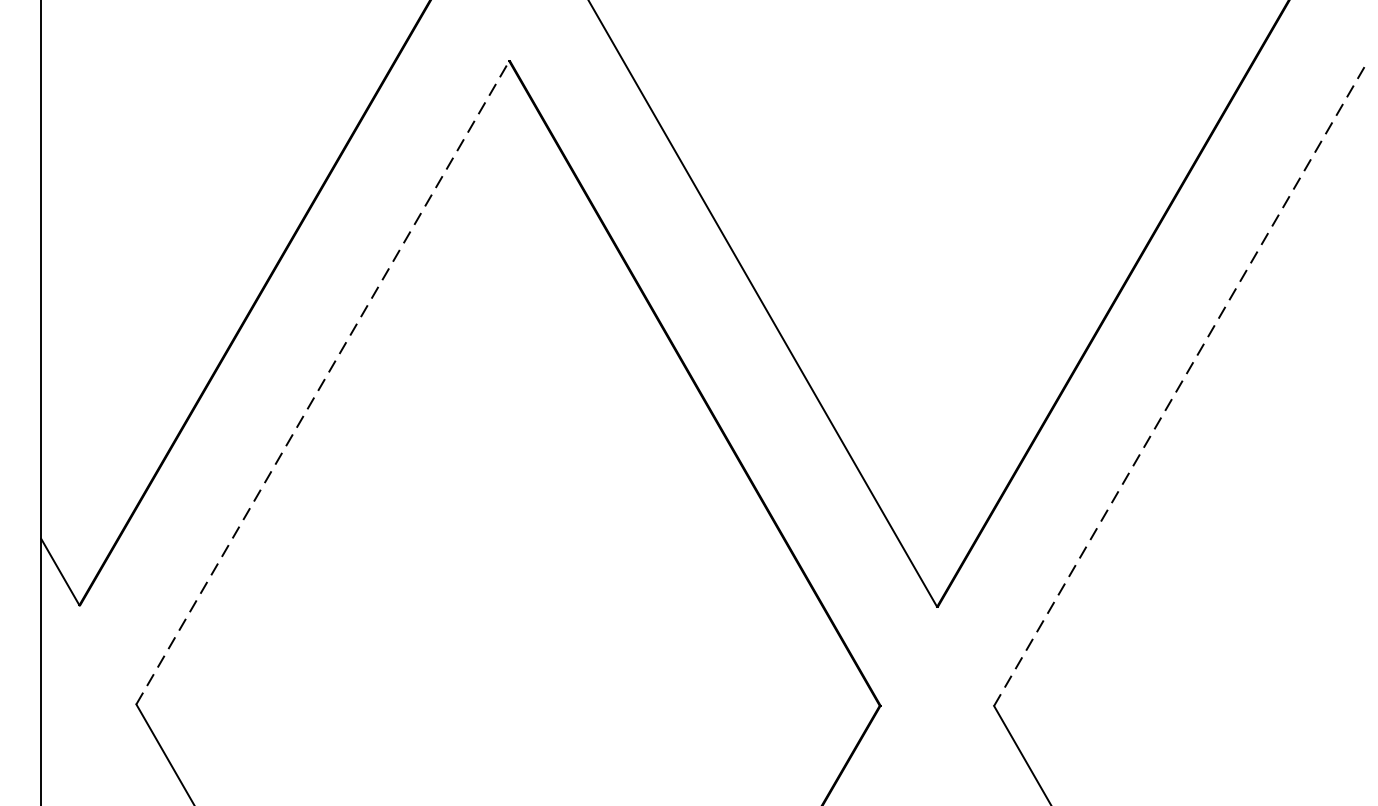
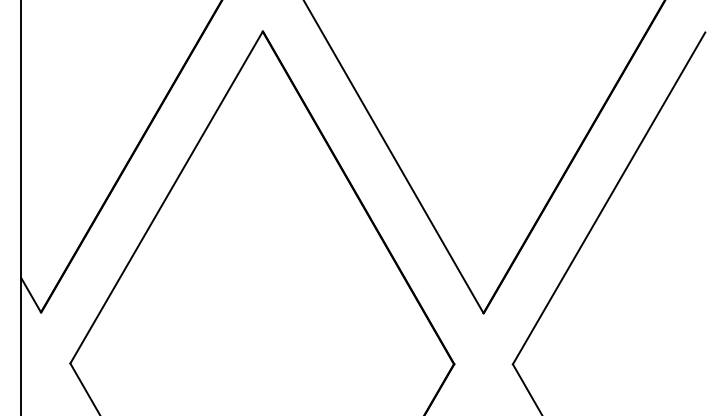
line: (322, 382) -> (166, 197), dashed -> solid
line: (1181, 384) -> (609, 198), dashed -> solid

